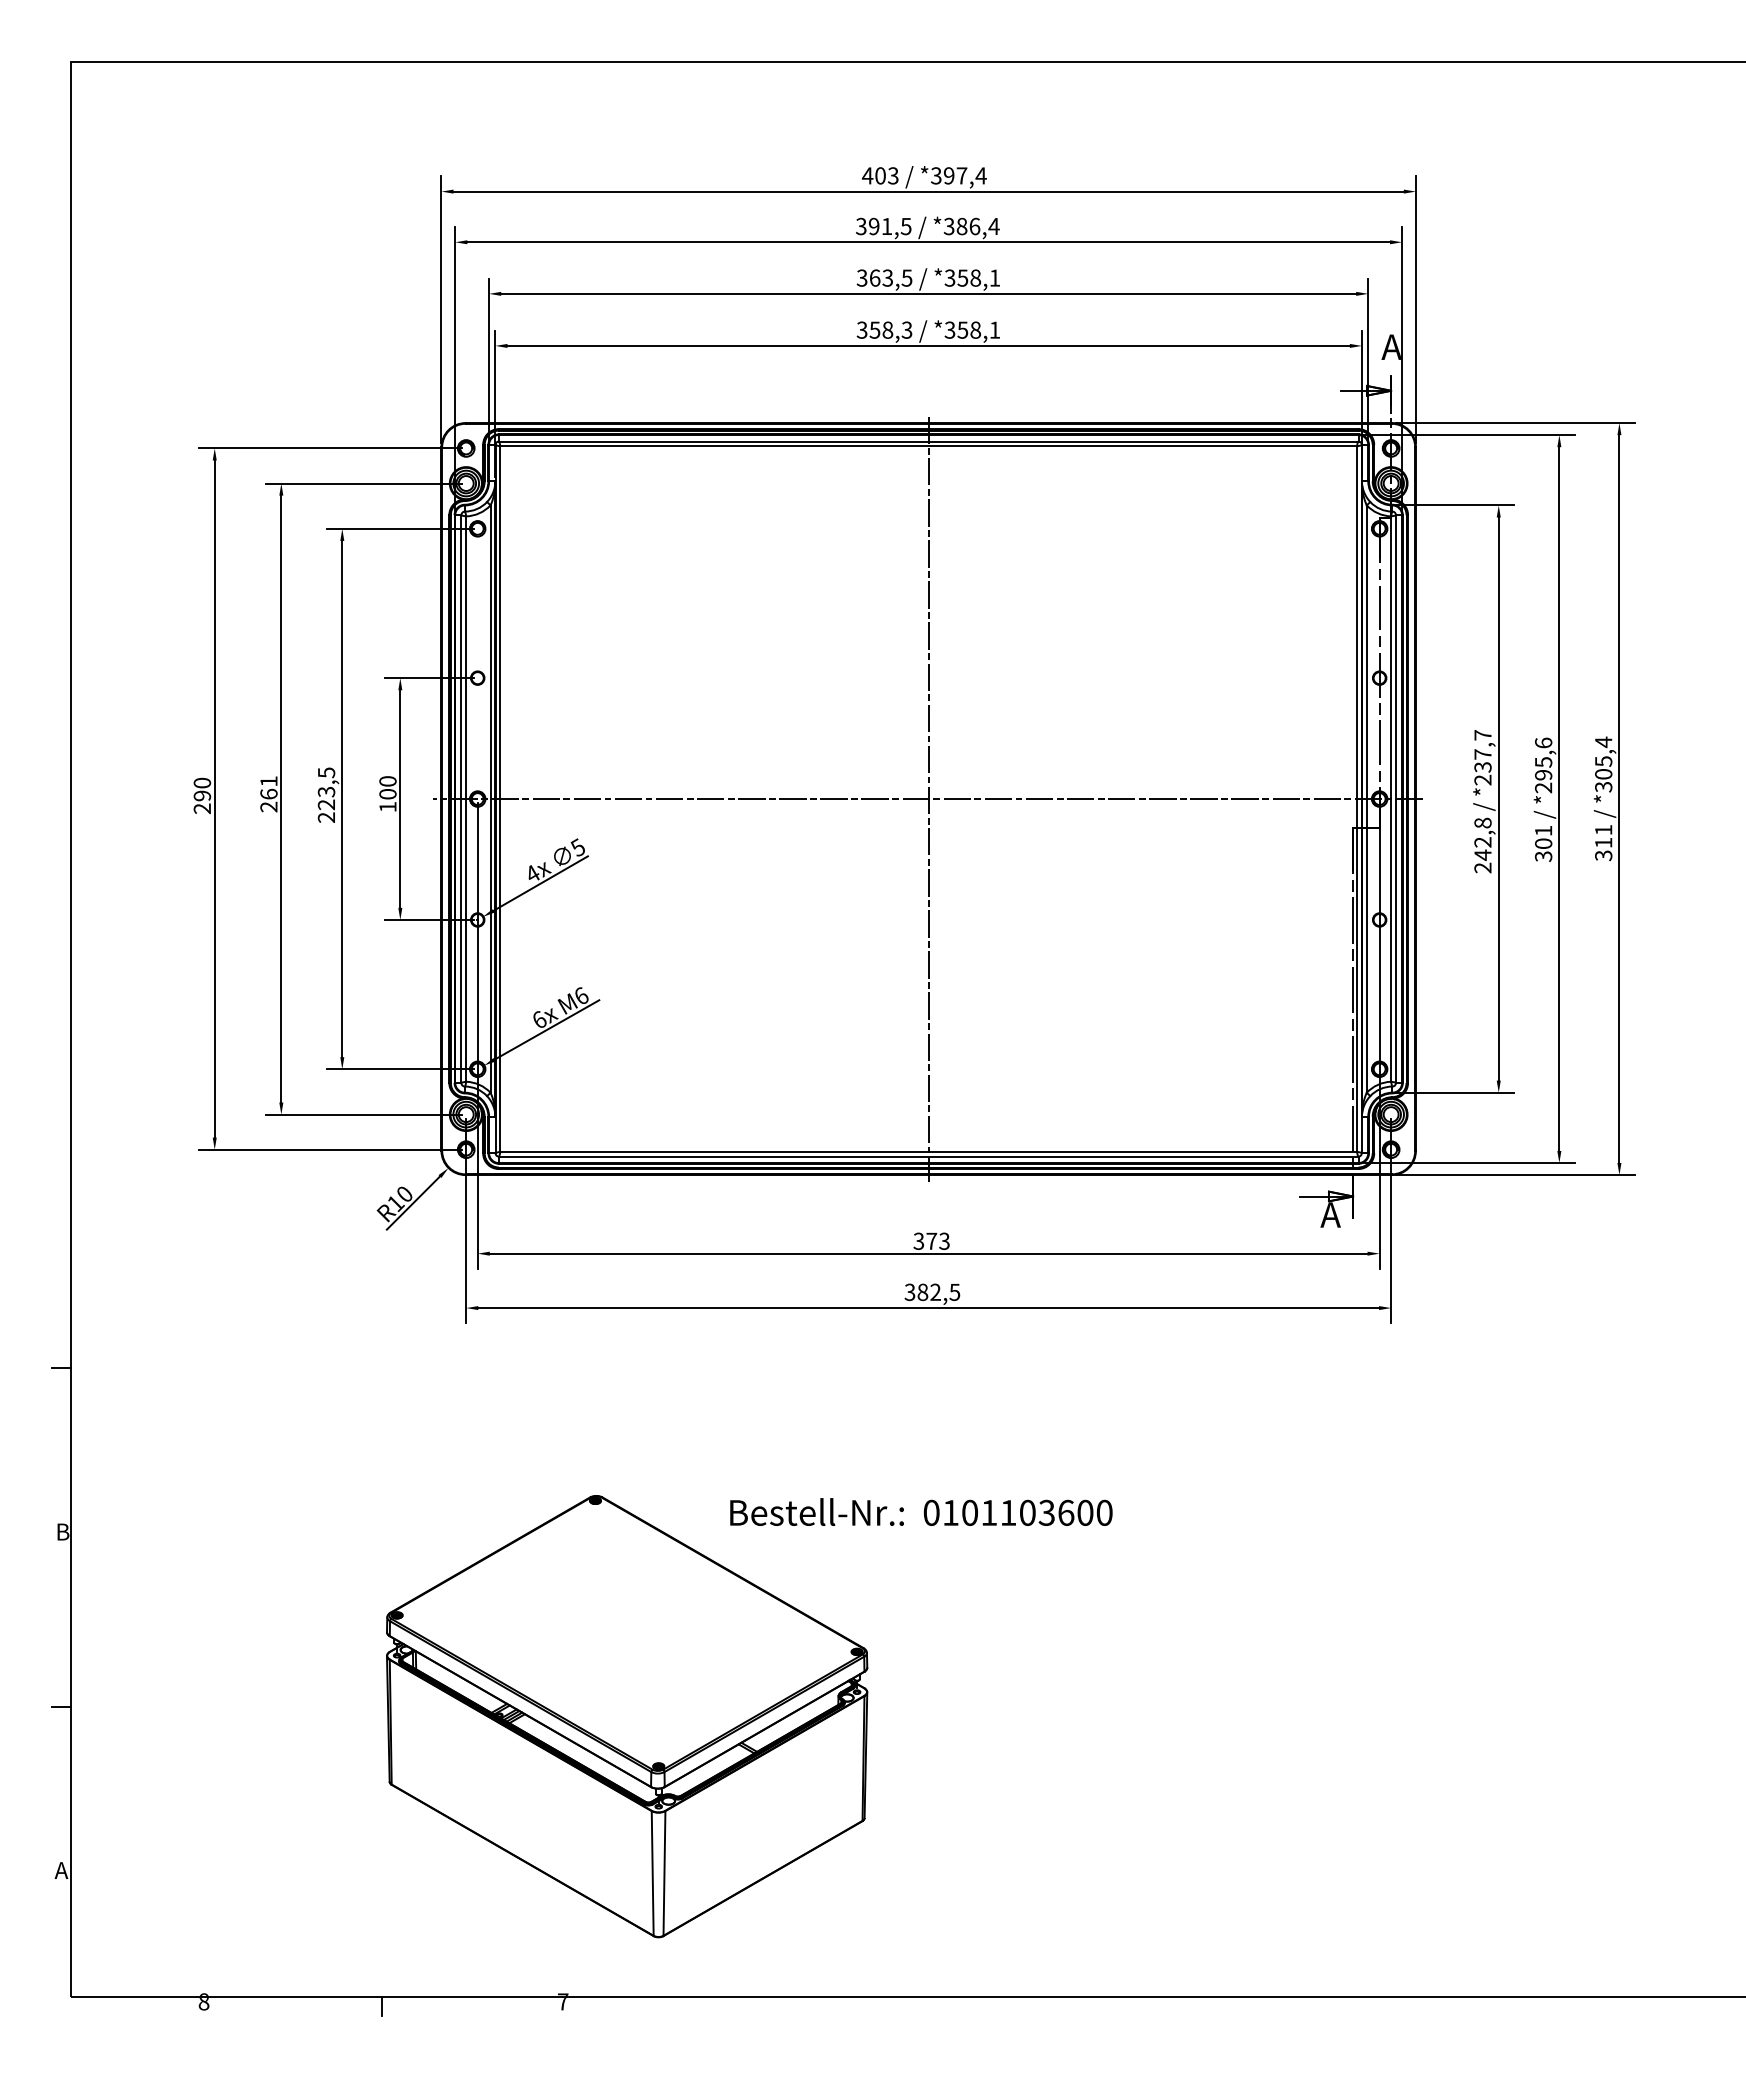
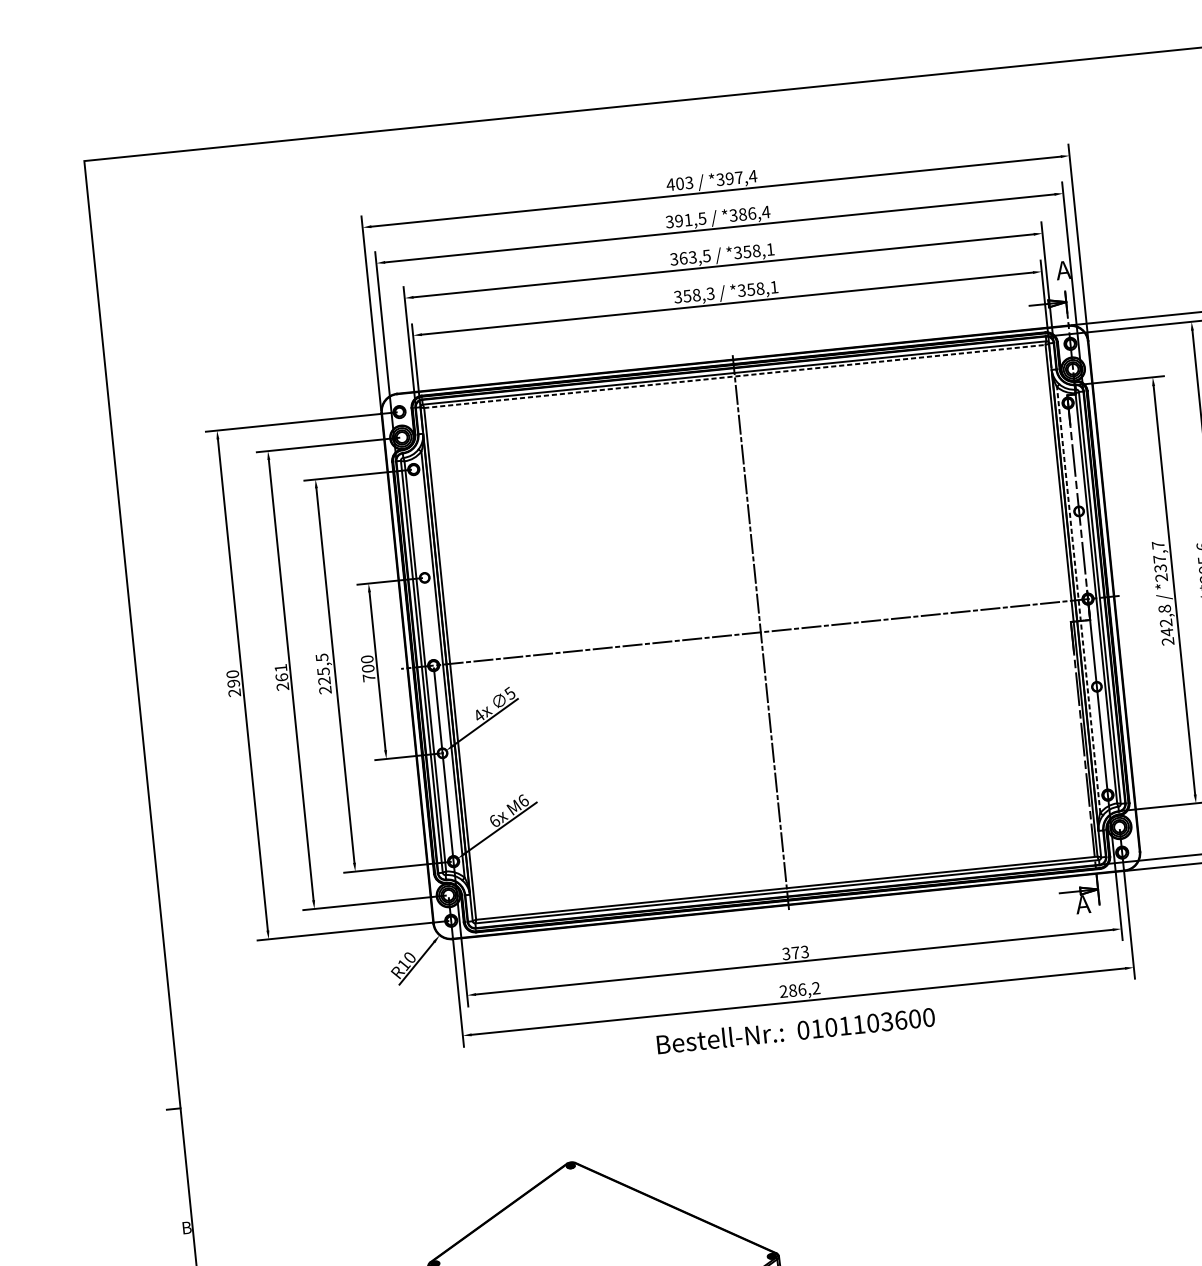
line: (929, 446) -> (735, 376), solid -> dashed
text: (325, 791) -> (322, 671), 223,5 -> 225,5
line: (1366, 799) -> (1078, 600), solid -> dashed
text: (387, 806) -> (368, 677), 100 -> 700
text: (932, 1292) -> (799, 990), 382,5 -> 286,2
text: (921, 1511) -> (795, 1030), moved

